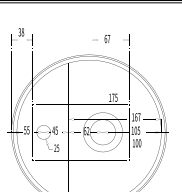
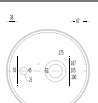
text: (110, 38) -> (79, 20), moved

